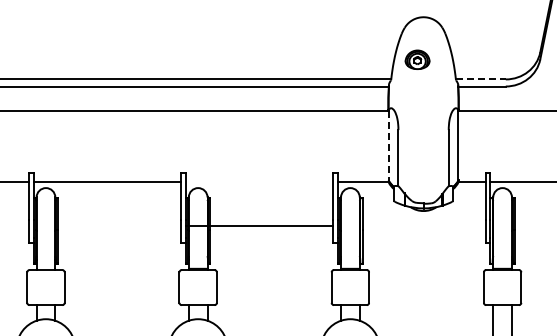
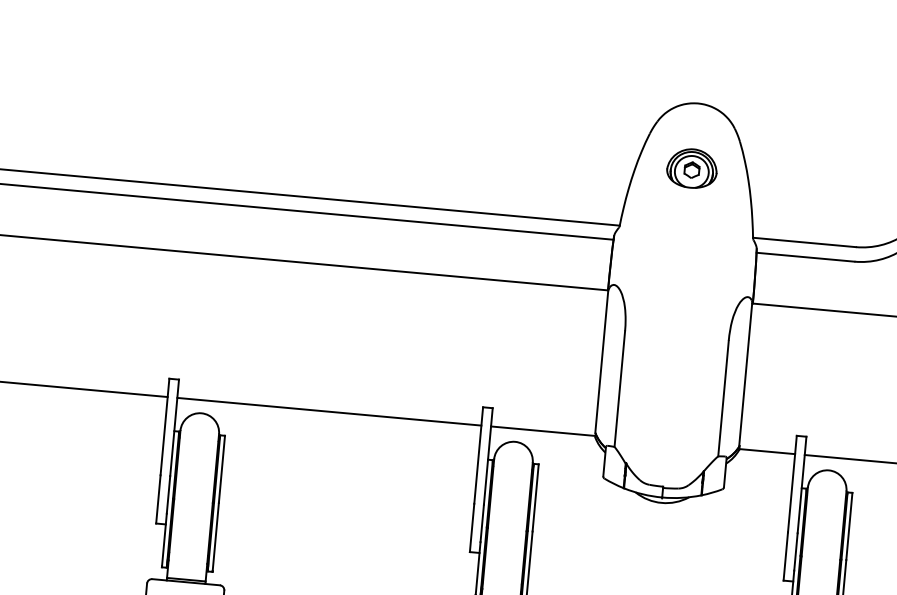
part: (417, 59) -> (692, 167), moved
line: (480, 79) -> (803, 242), dashed -> solid
line: (388, 145) -> (601, 361), dashed -> solid
line: (259, 225) -> (329, 411), moved

